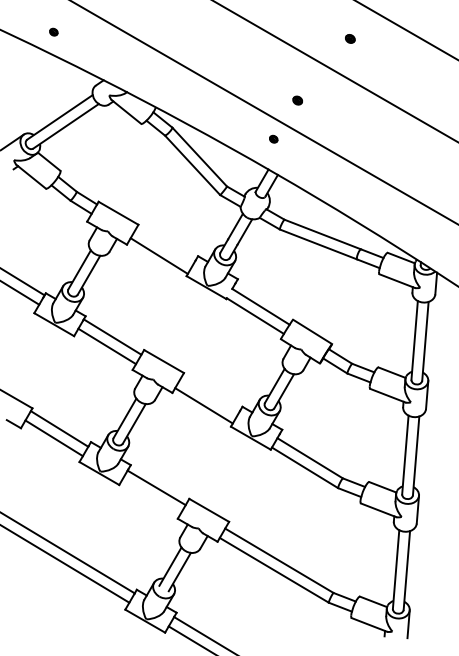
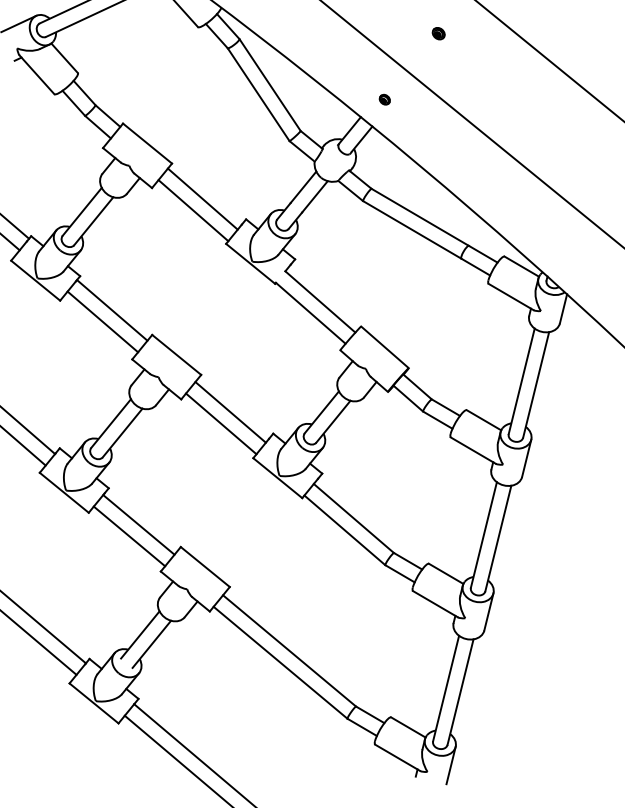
part: (297, 100) -> (438, 33), moved
part: (273, 138) -> (384, 98), moved
line: (164, 246) -> (202, 198), added
line: (209, 396) -> (230, 412), added
line: (151, 496) -> (129, 535), added

